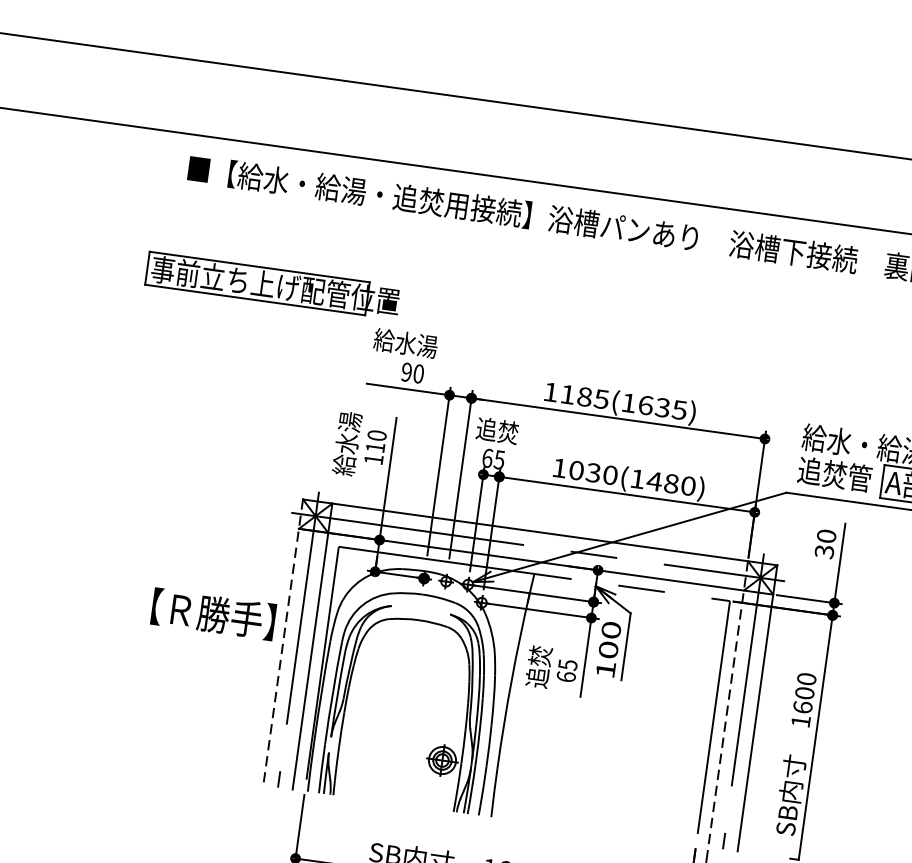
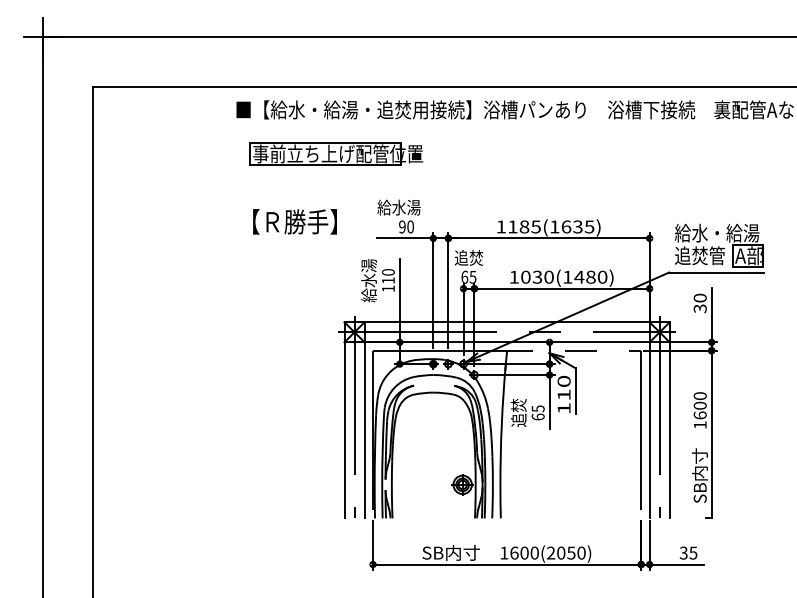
part: (273, 284) -> (336, 153), moved
text: (212, 613) -> (294, 221), moved
line: (283, 642) -> (344, 420), dashed -> solid
text: (607, 649) -> (563, 394), 100 -> 110
line: (727, 704) -> (649, 420), dashed -> solid

